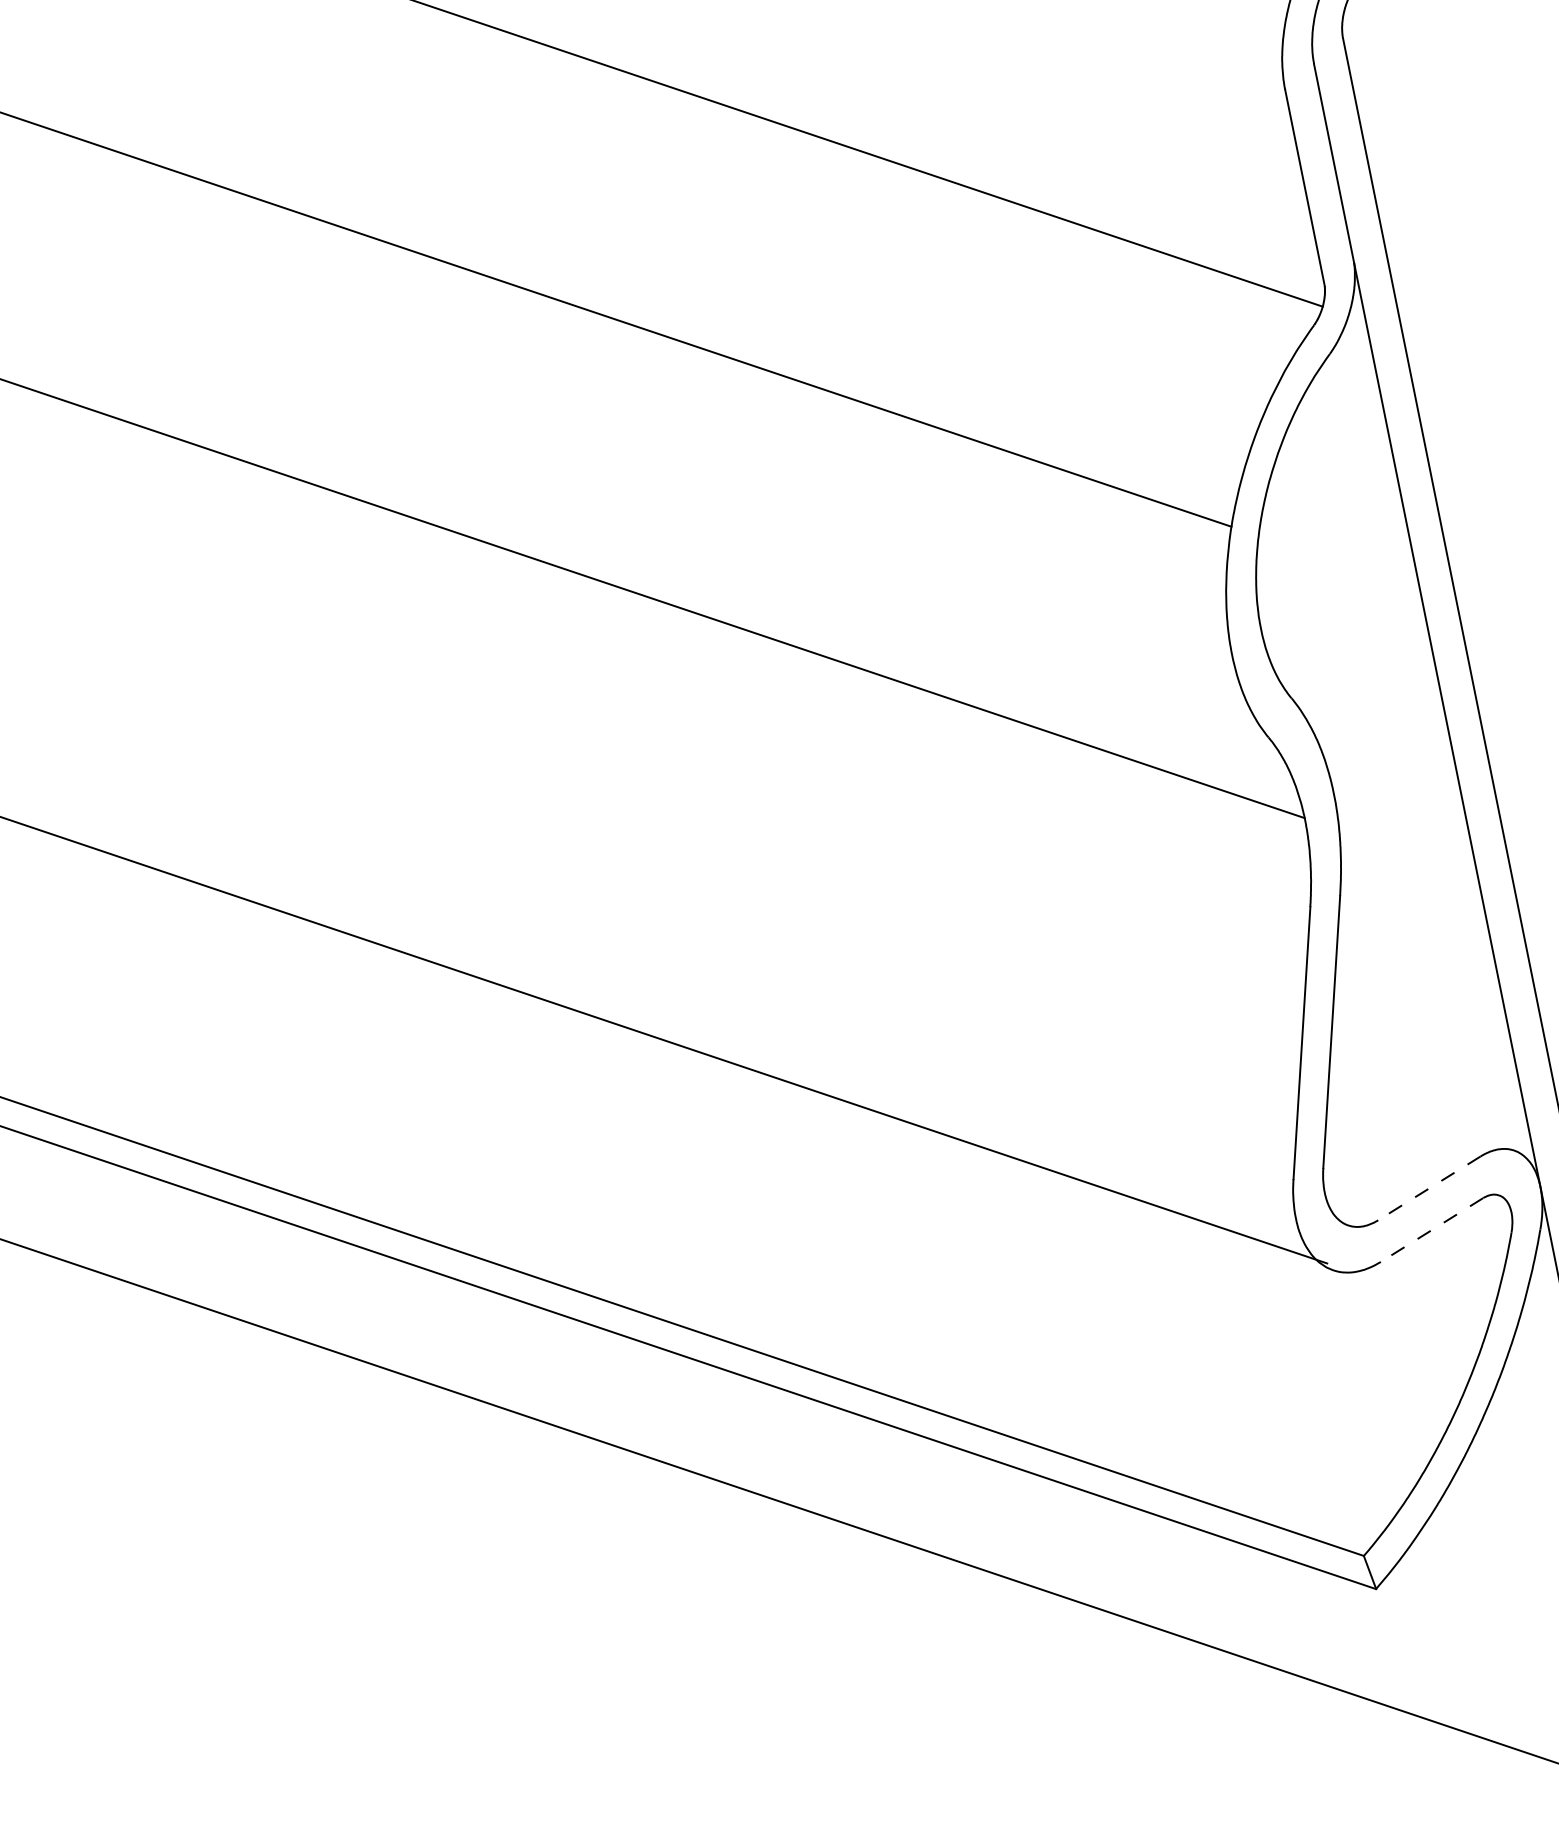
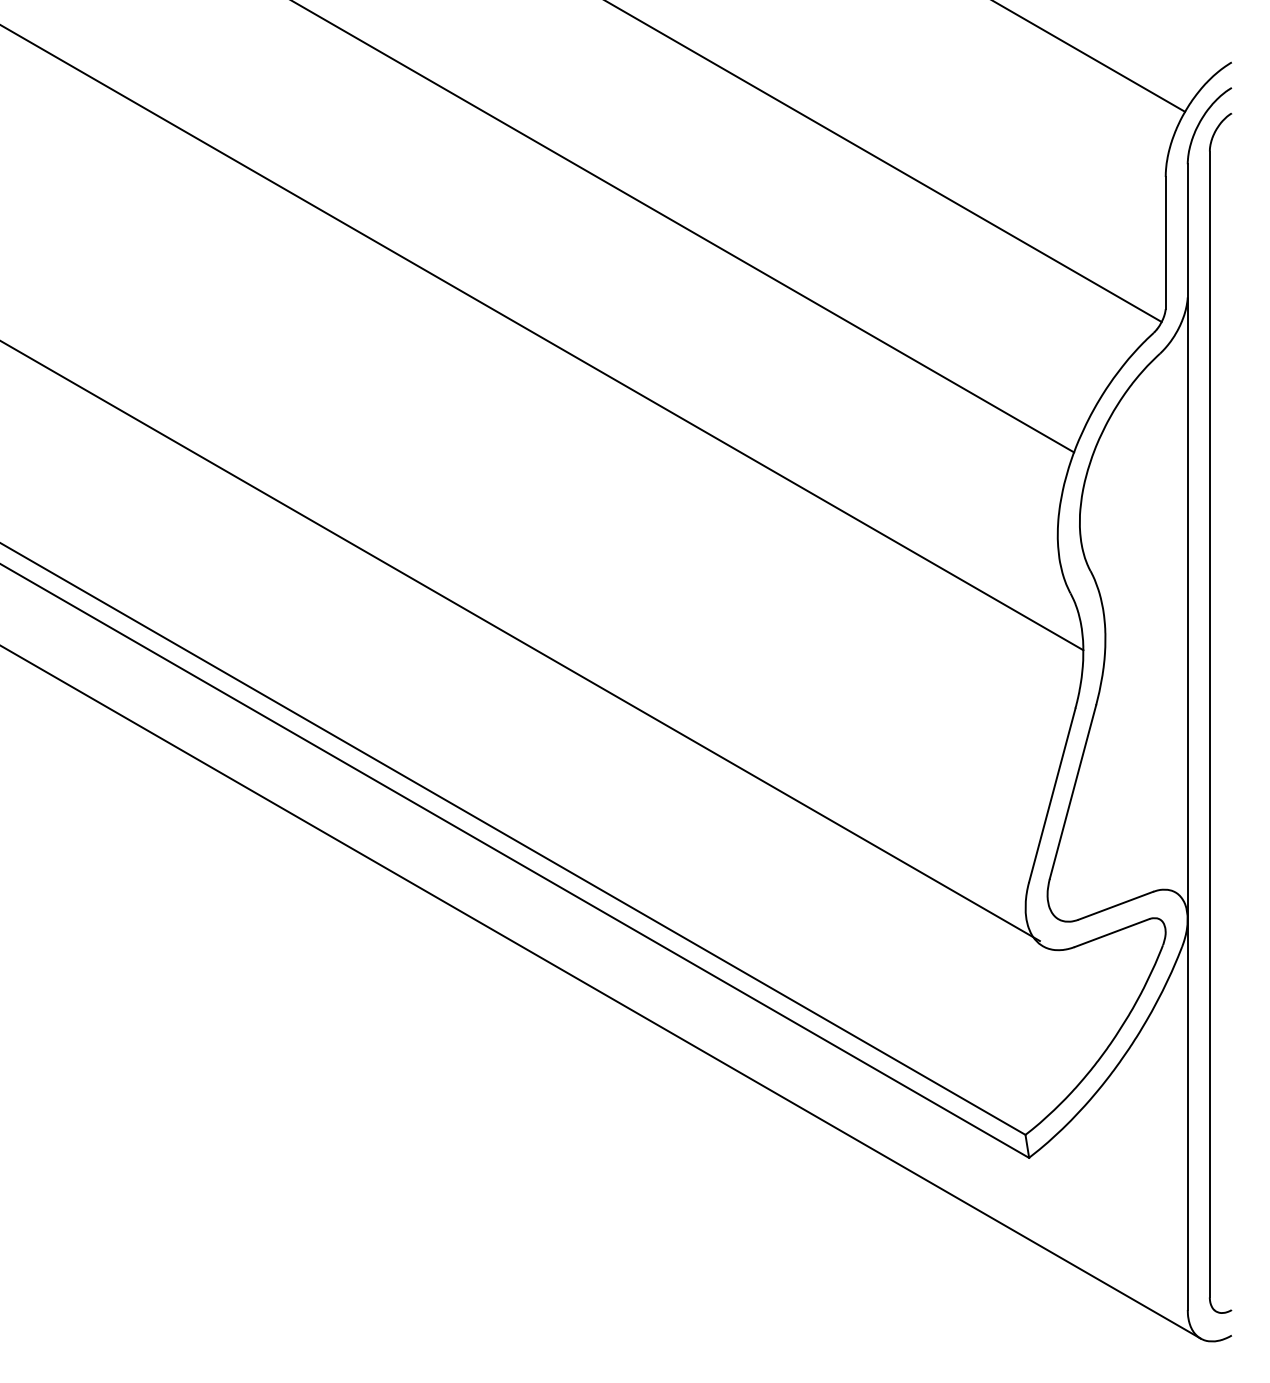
line: (1428, 1187) -> (1115, 905), dashed -> solid
line: (1432, 1230) -> (1112, 933), dashed -> solid

